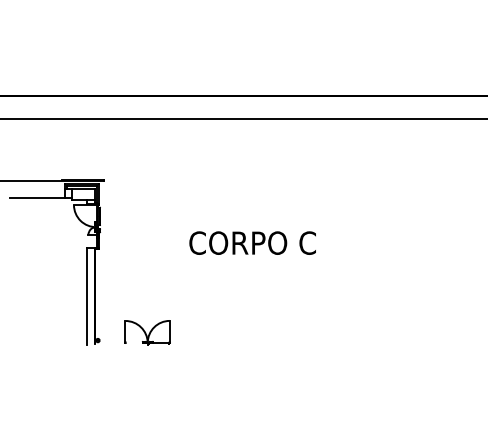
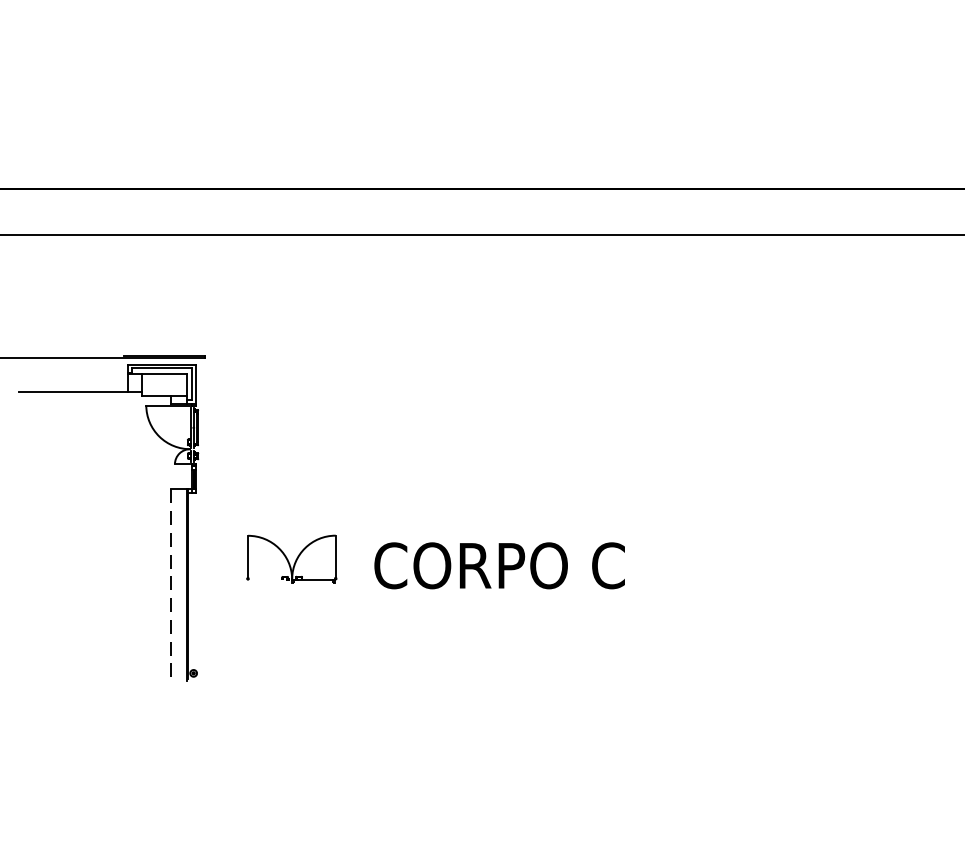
text: (252, 242) -> (499, 564), moved
line: (86, 296) -> (171, 586), solid -> dashed
part: (147, 332) -> (291, 558), moved

